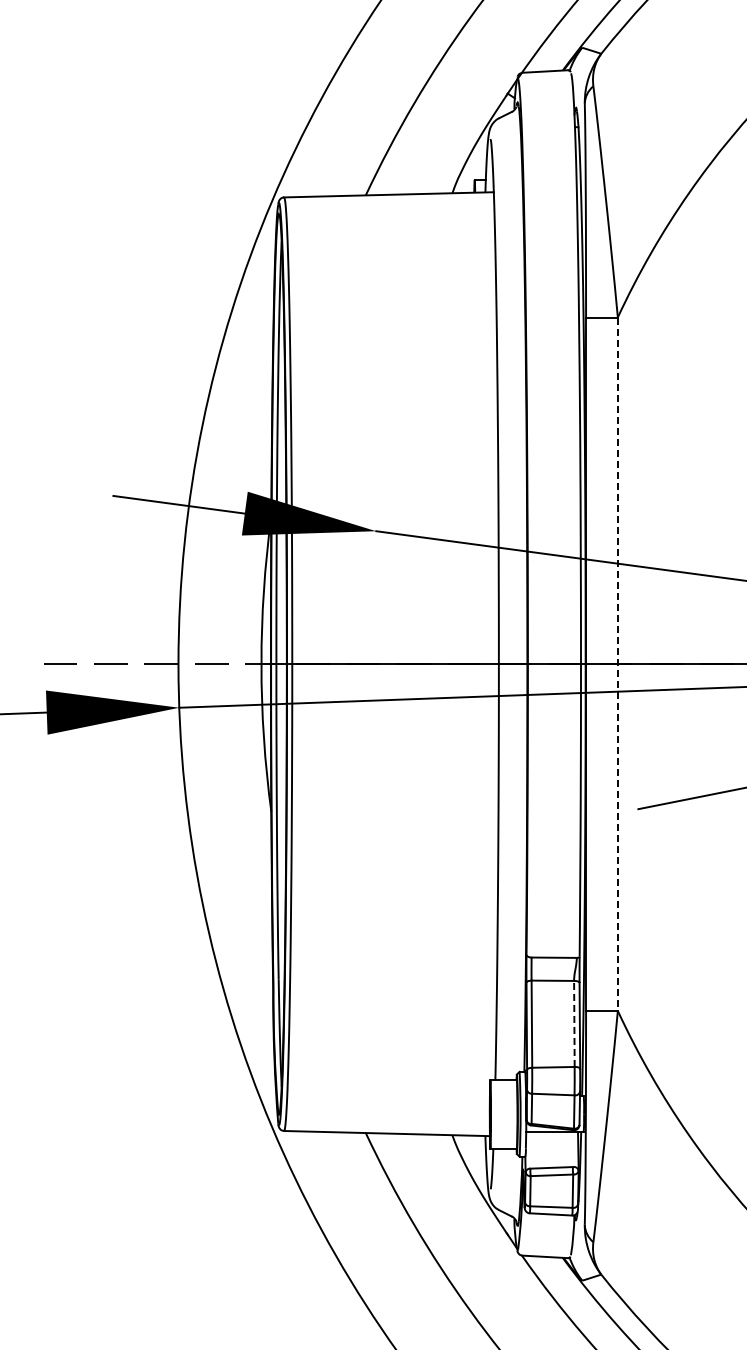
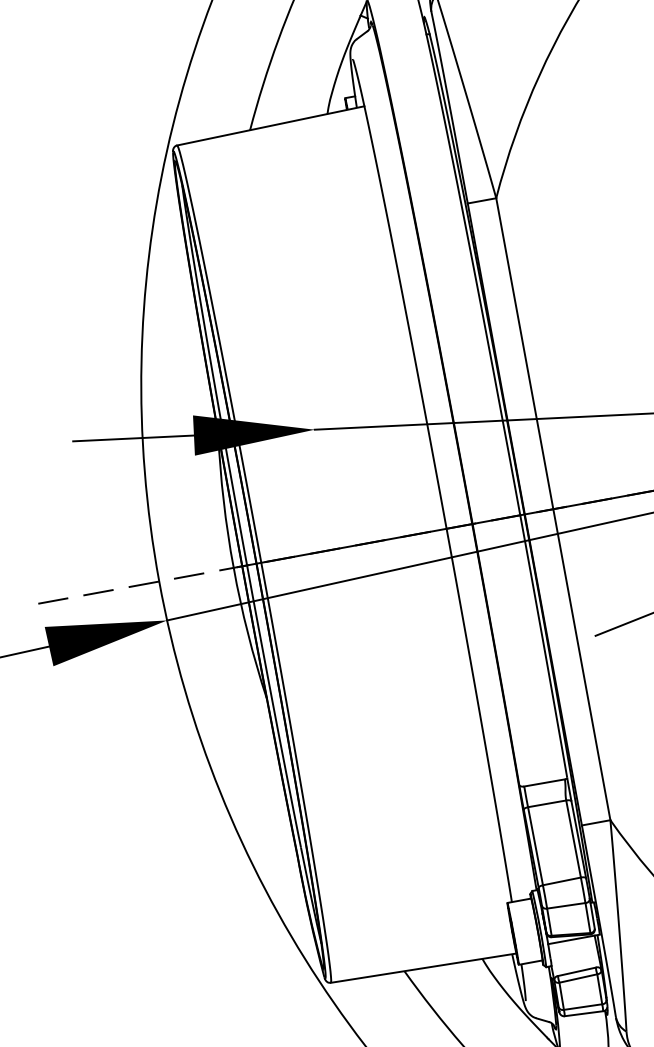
line: (617, 664) -> (553, 509), dashed -> solid
line: (574, 1023) -> (573, 838), dashed -> solid

